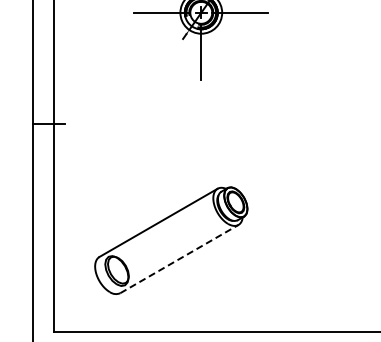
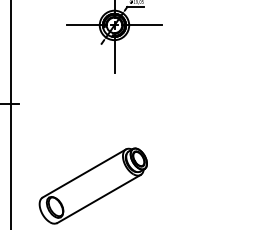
line: (179, 258) -> (99, 198), dashed -> solid

